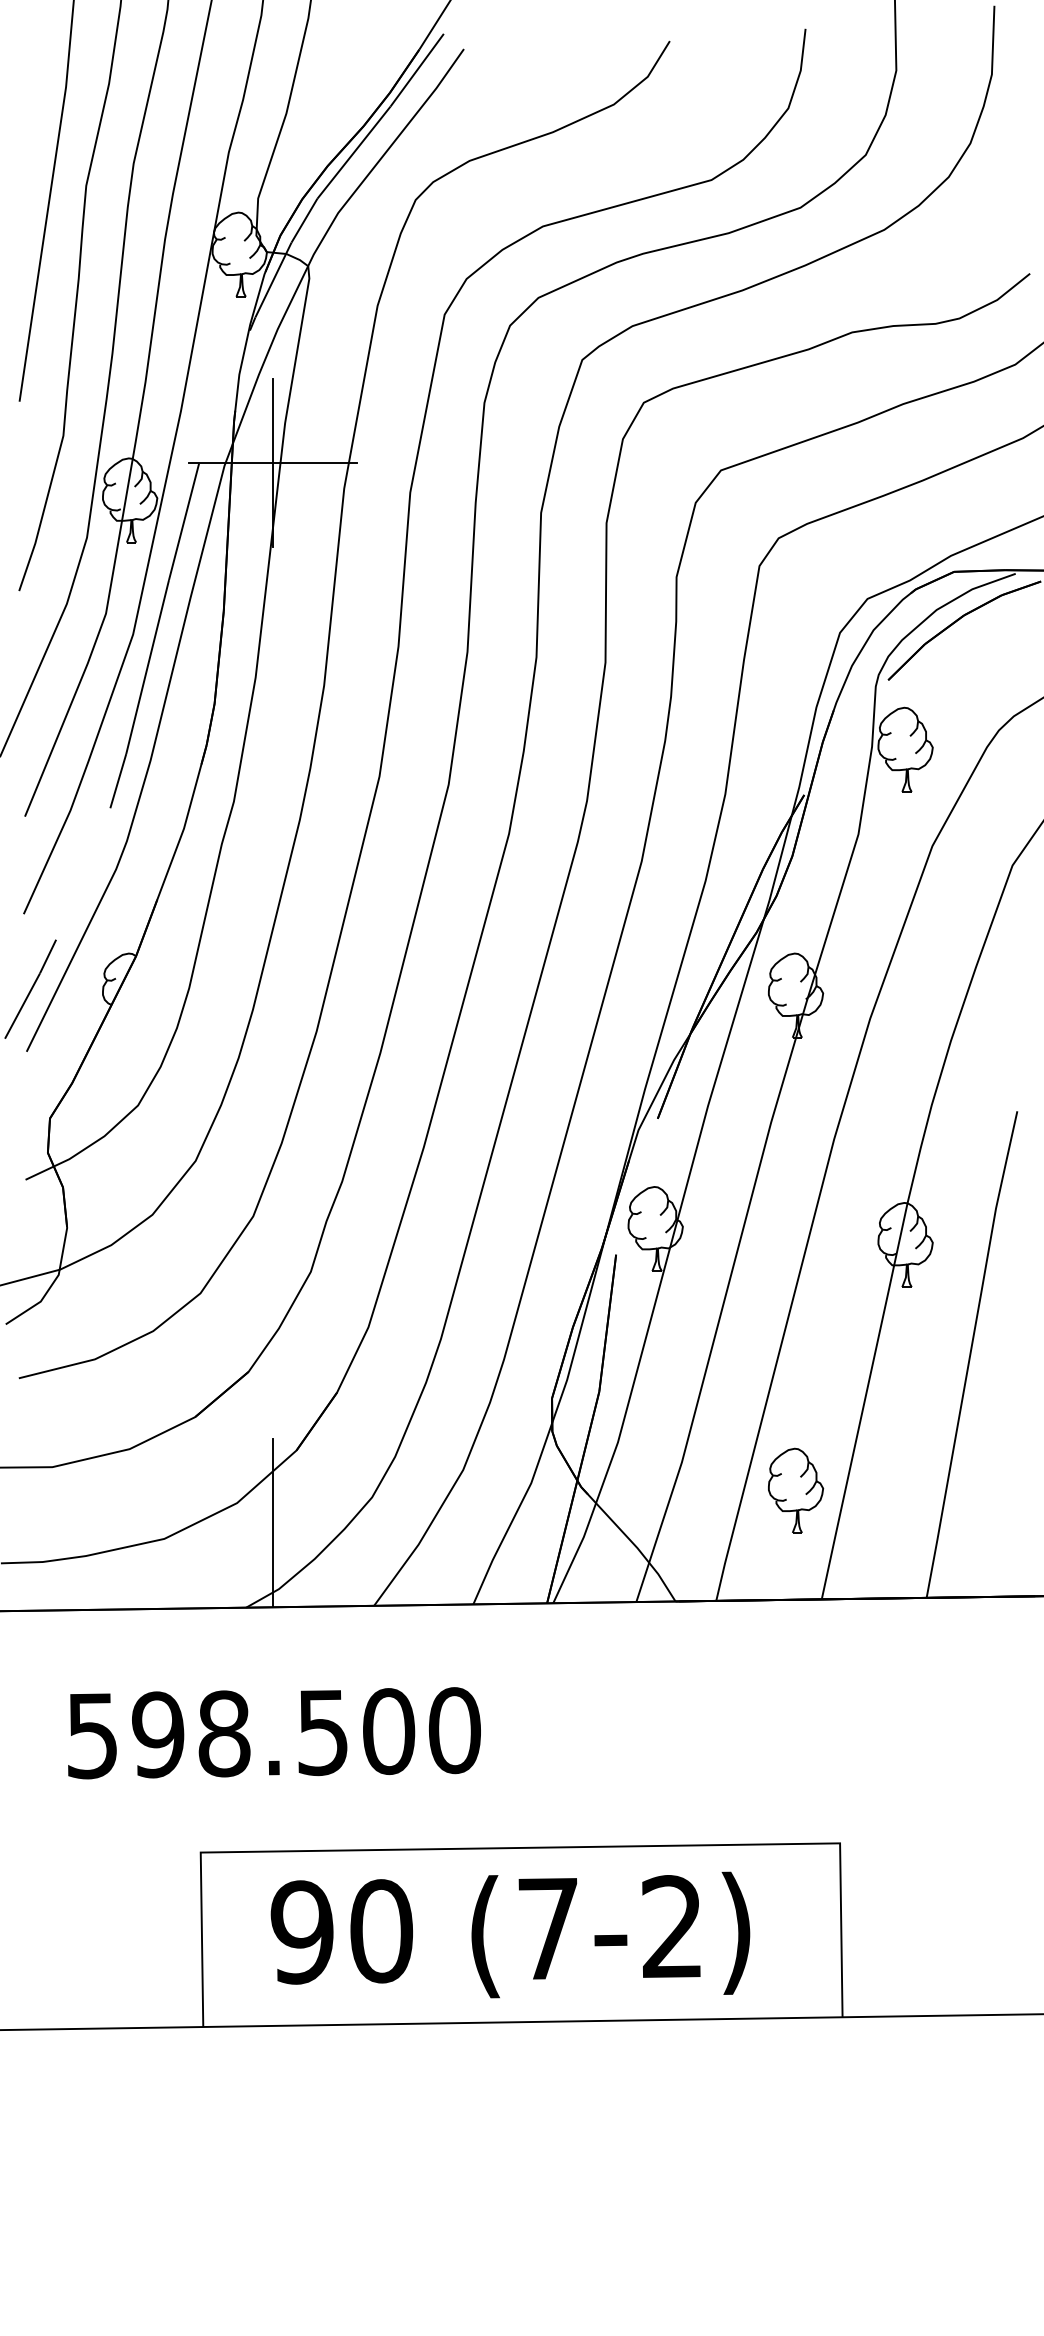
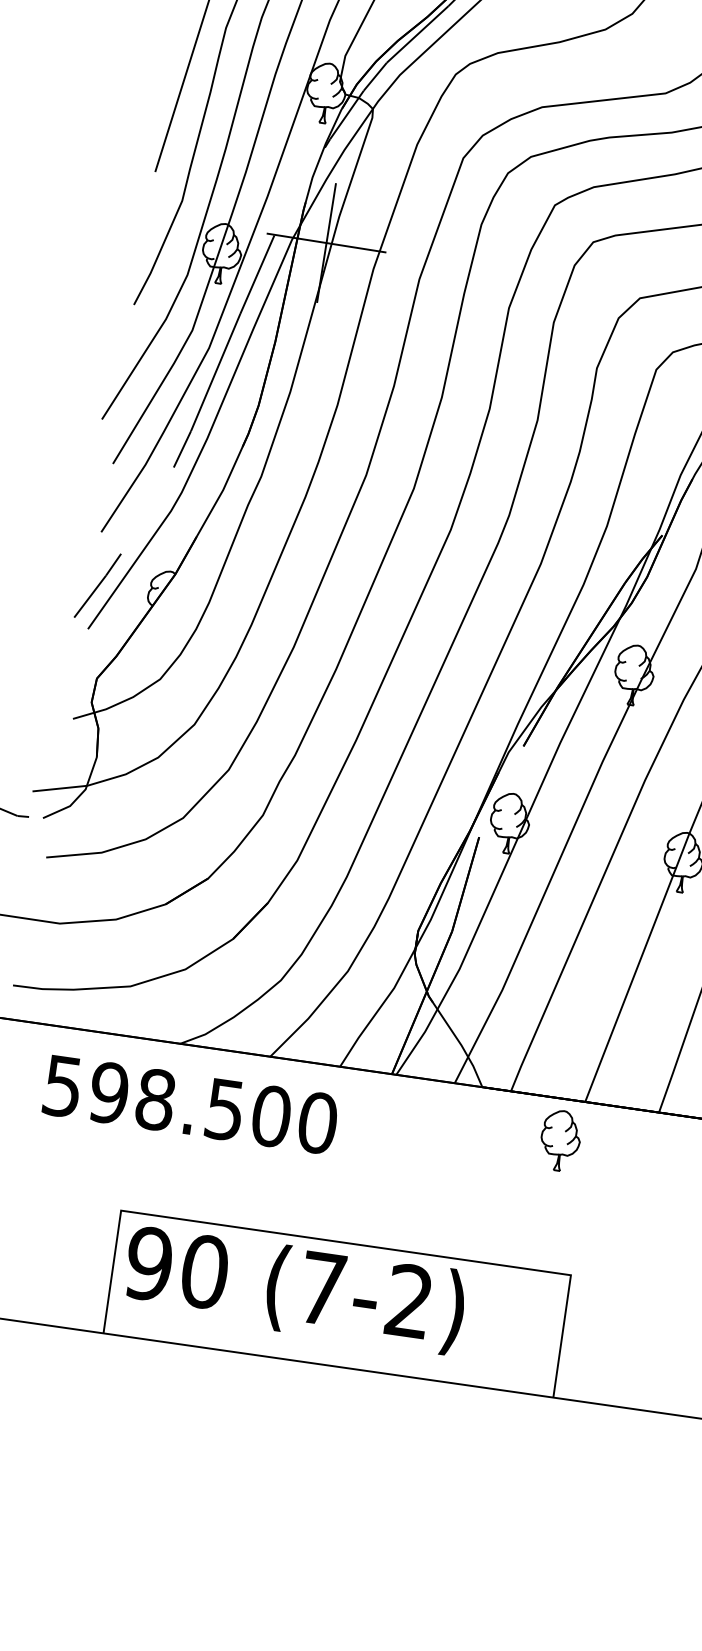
part: (796, 1490) -> (560, 1140), moved
line: (273, 1523) -> (208, 987), removed
text: (274, 1733) -> (190, 1105), moved
text: (510, 1934) -> (295, 1288), moved

